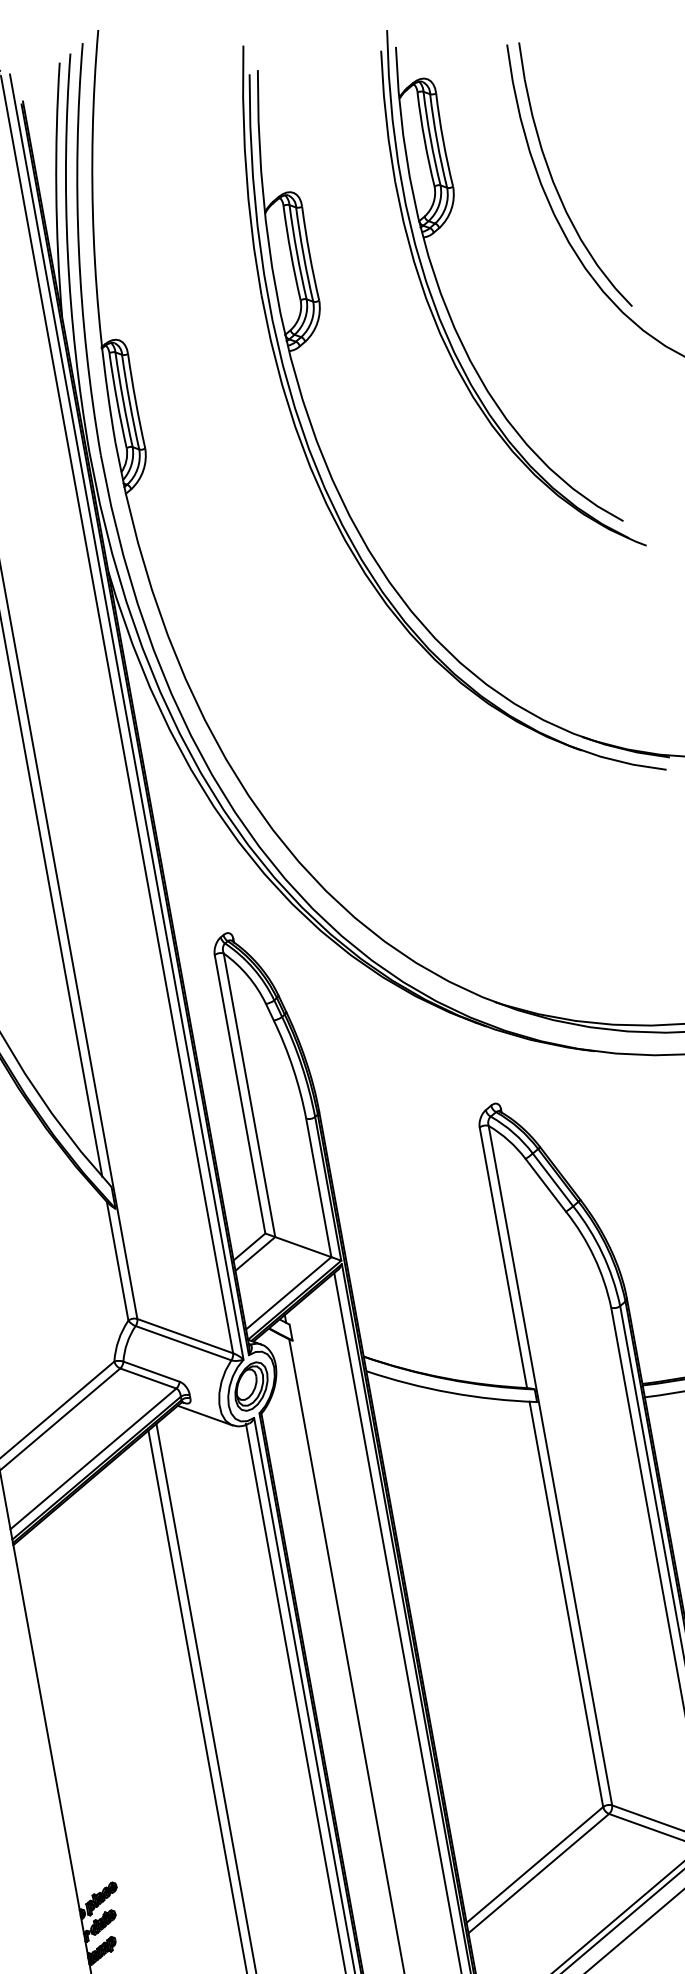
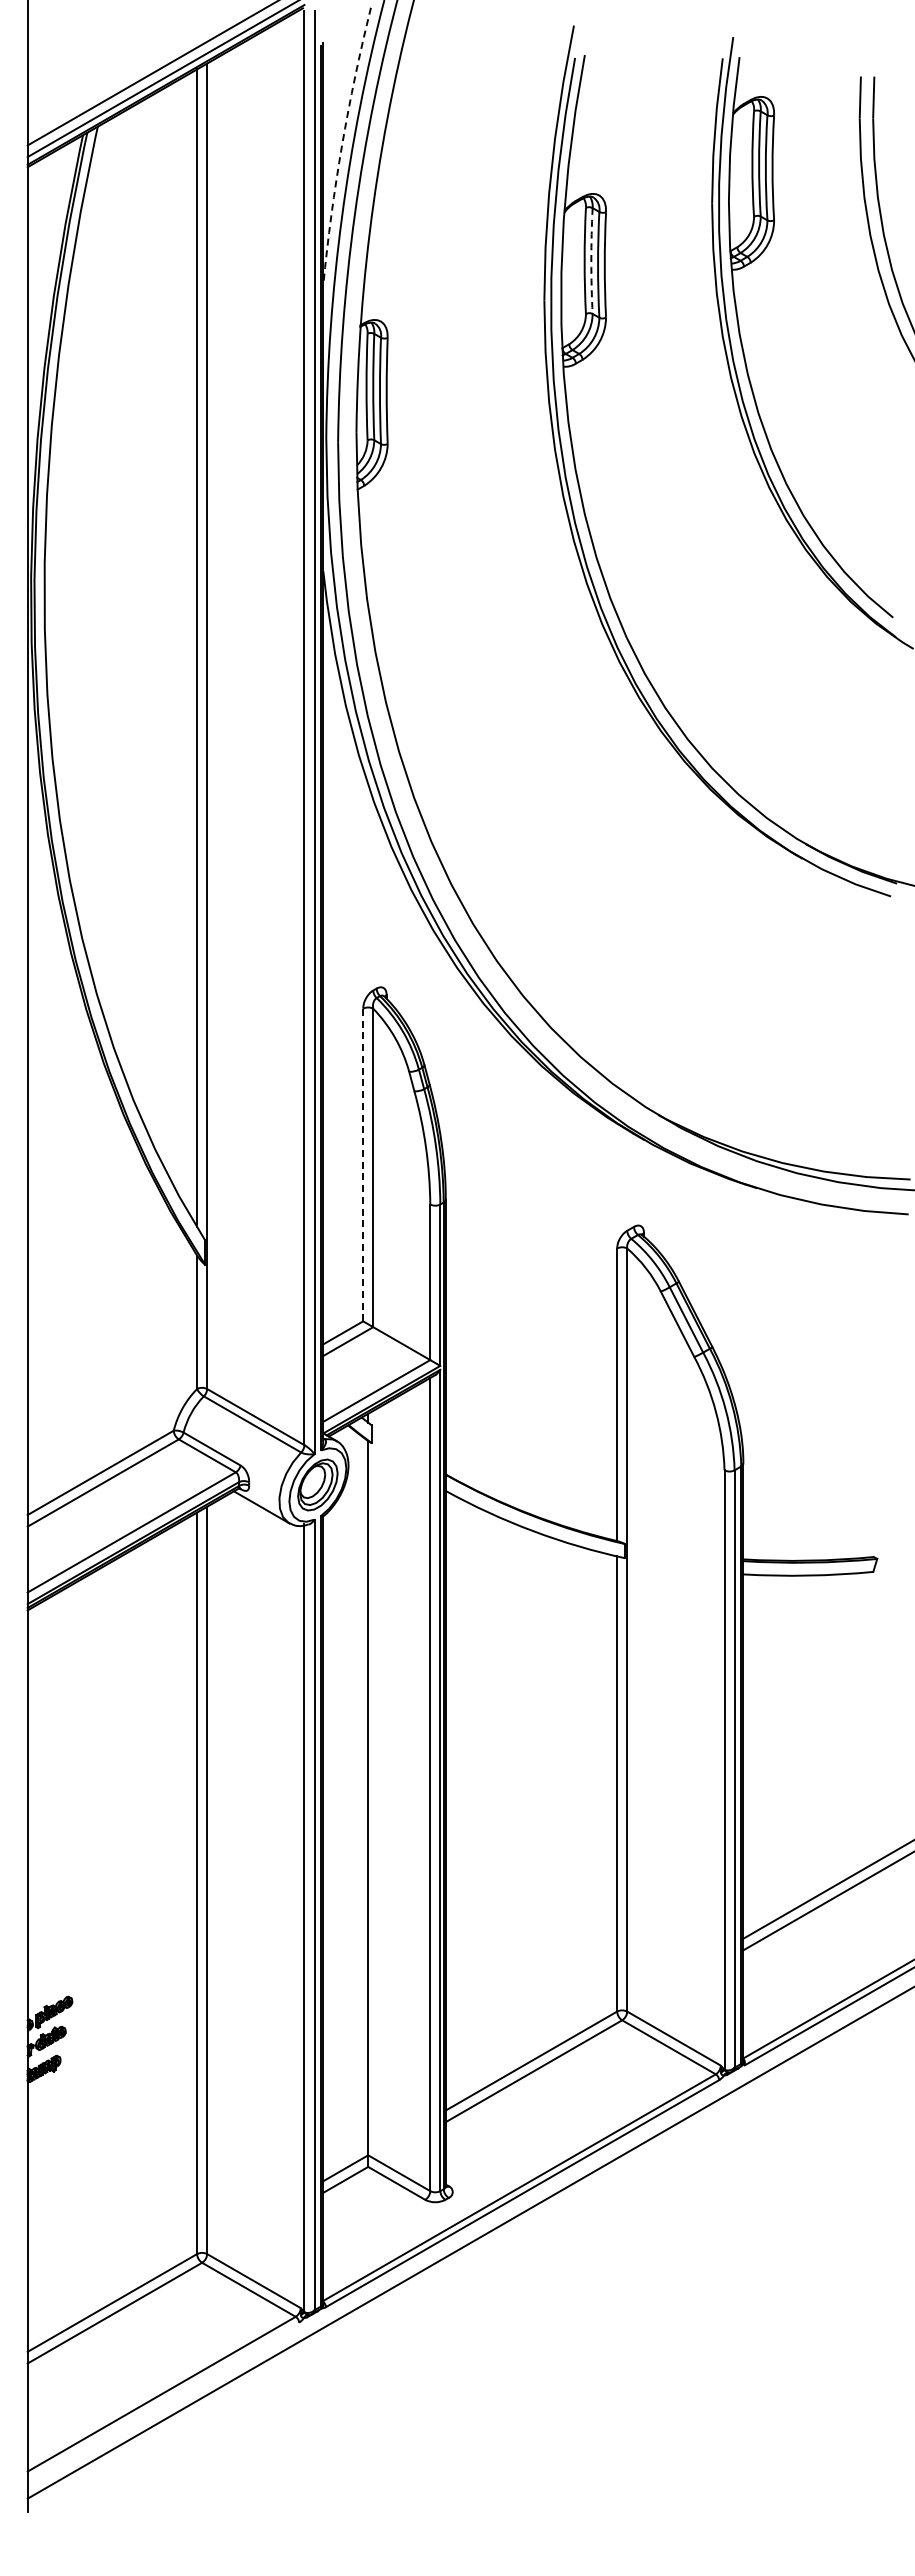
arc: (56, 189) -> (342, 145), solid -> dashed
arc: (297, 252) -> (591, 261), solid -> dashed
line: (240, 1093) -> (363, 1164), solid -> dashed

